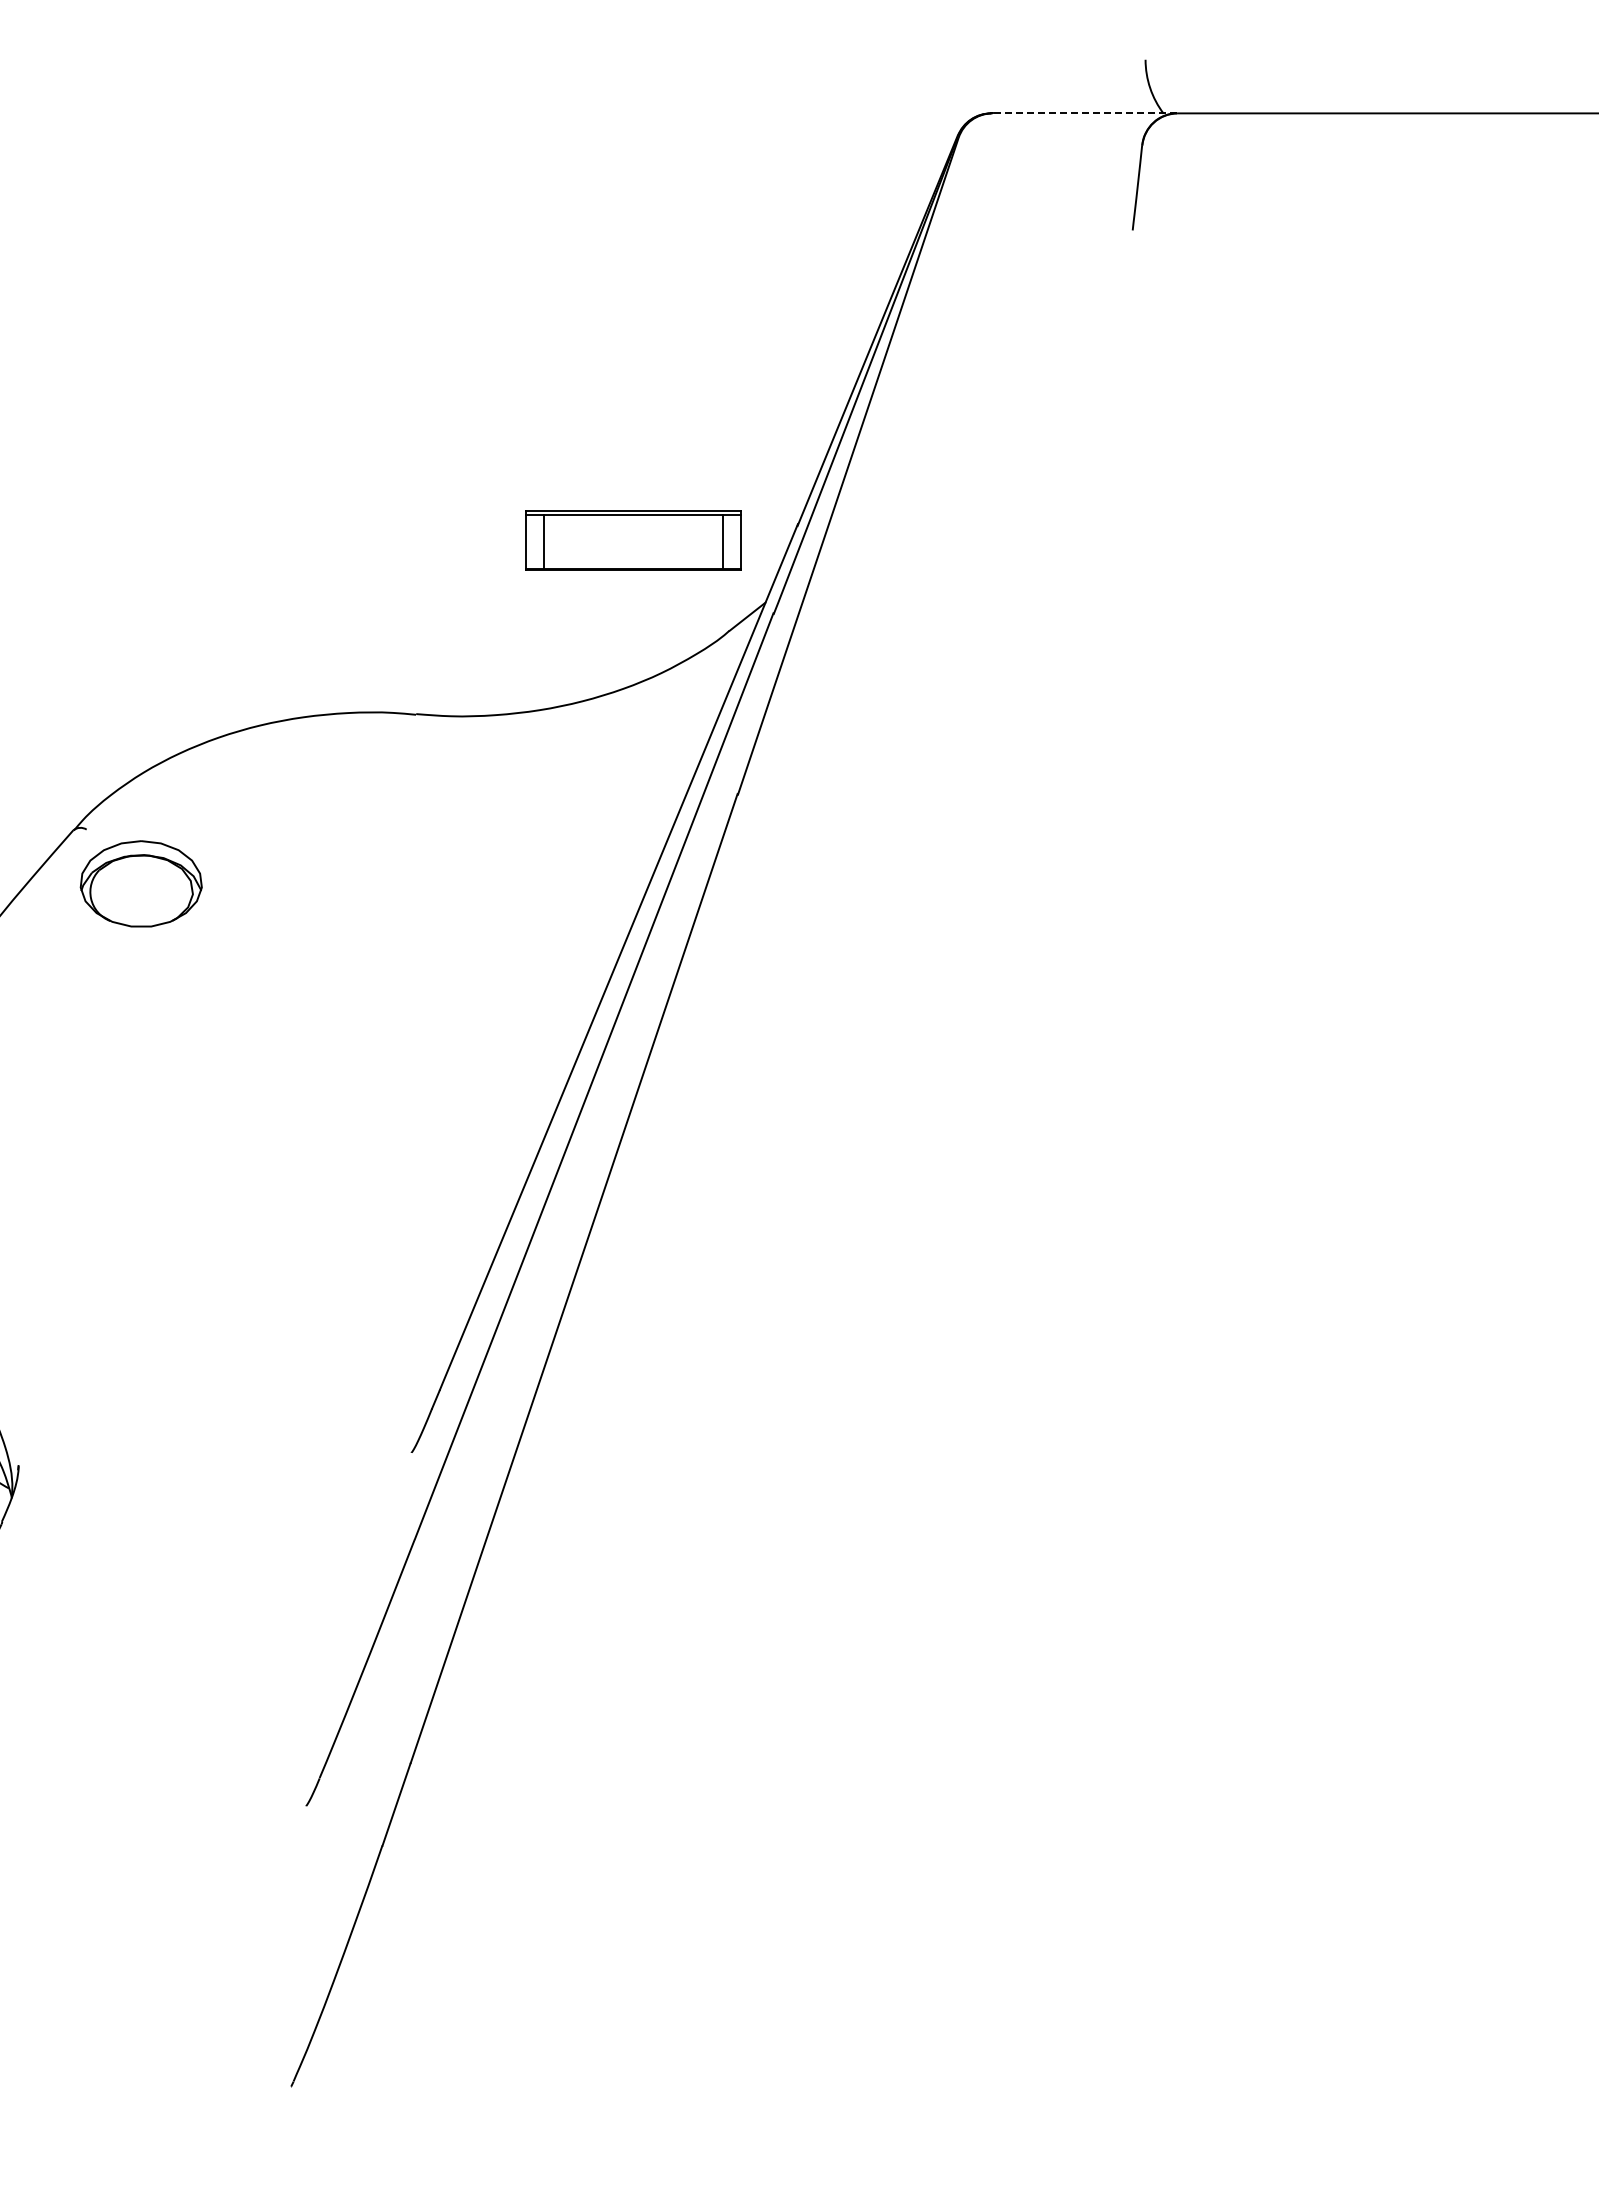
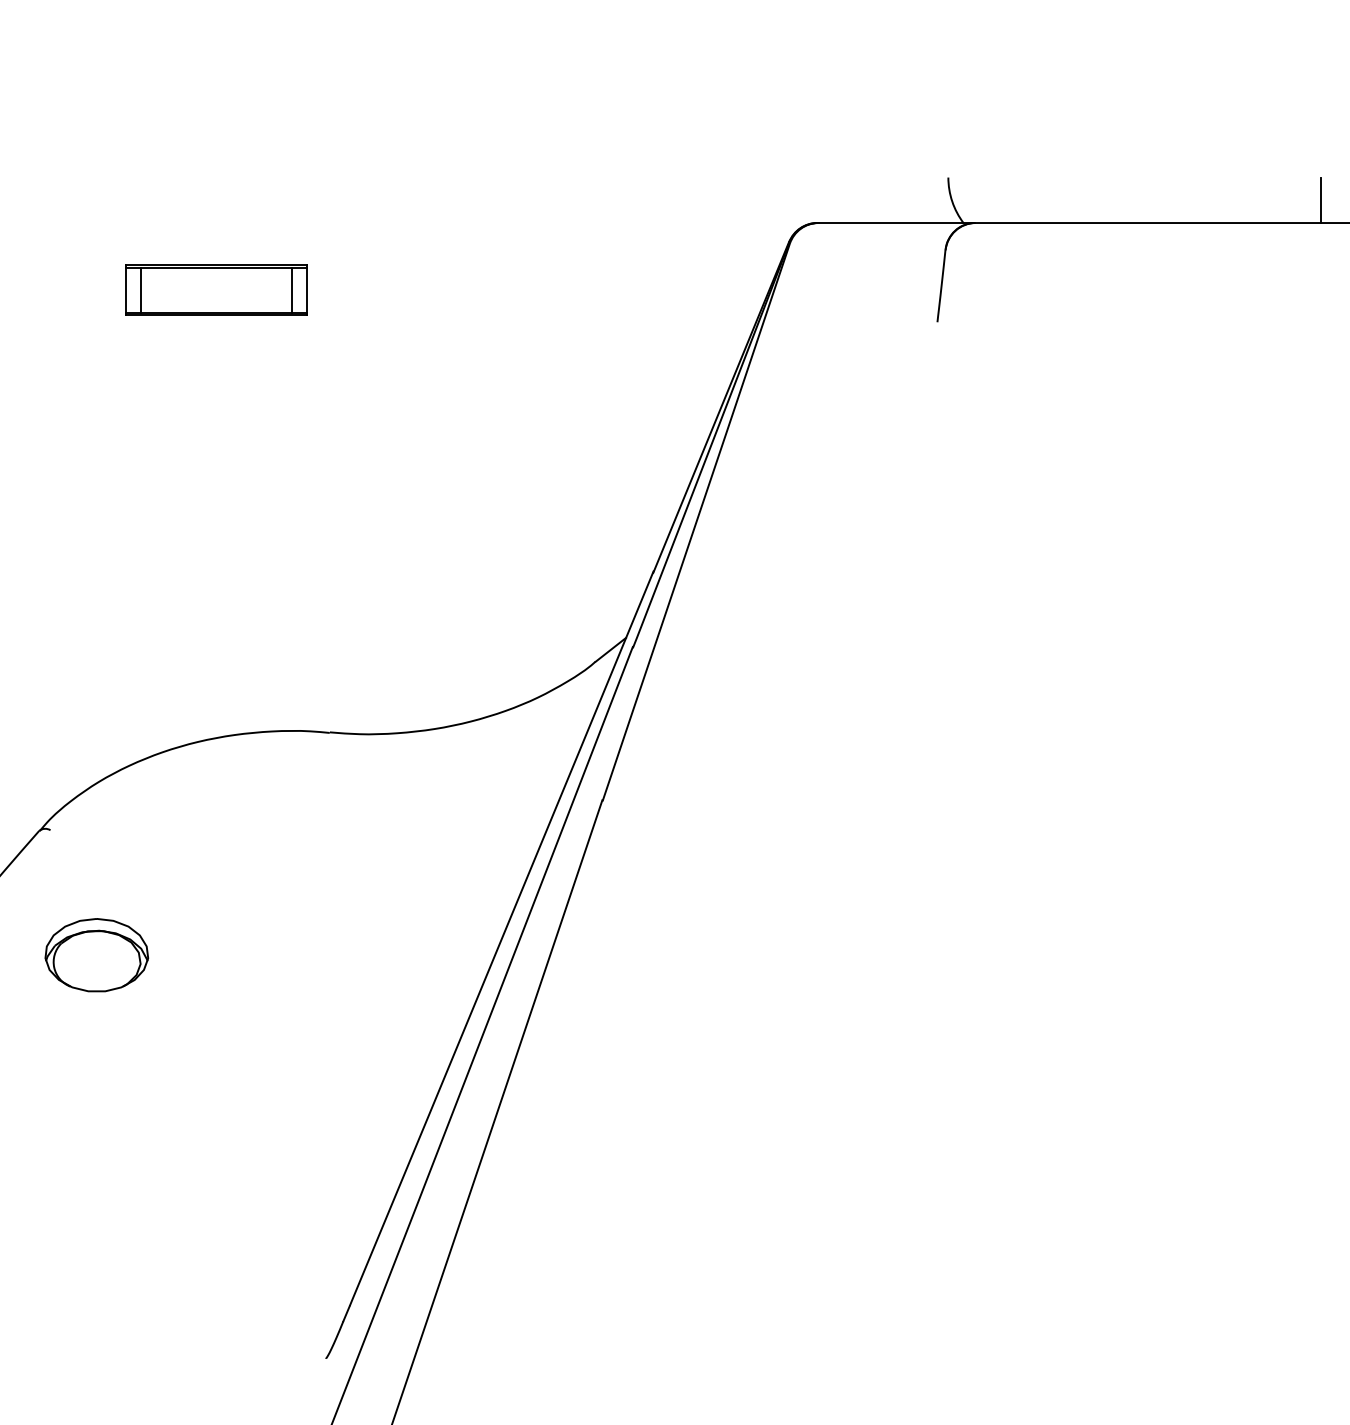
line: (1585, 86) -> (1321, 200), added
line: (1084, 113) -> (896, 223), dashed -> solid
part: (633, 540) -> (216, 289), moved
part: (140, 883) -> (96, 954), moved

